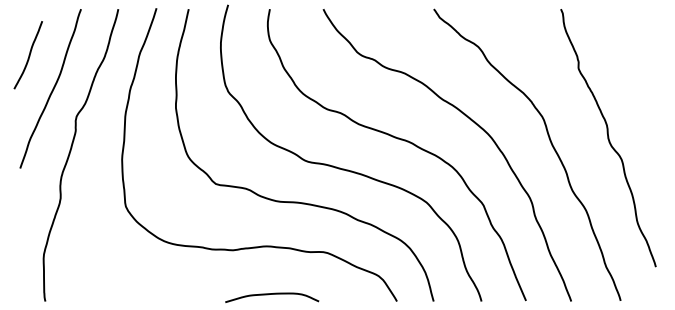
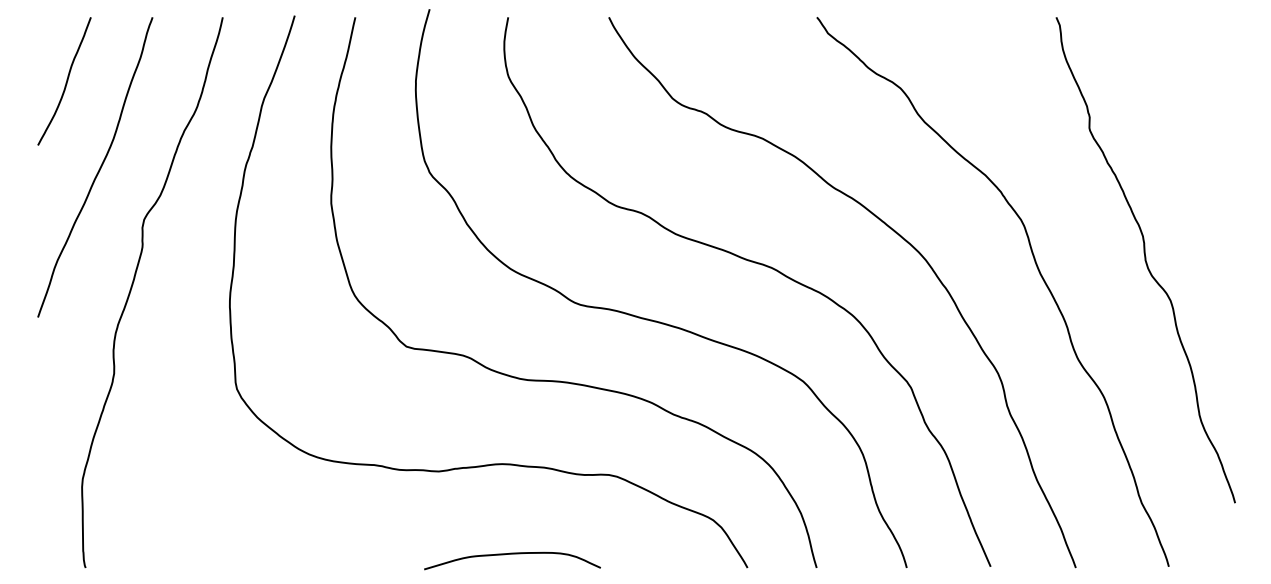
curve: (28, 55) -> (64, 82), moved

